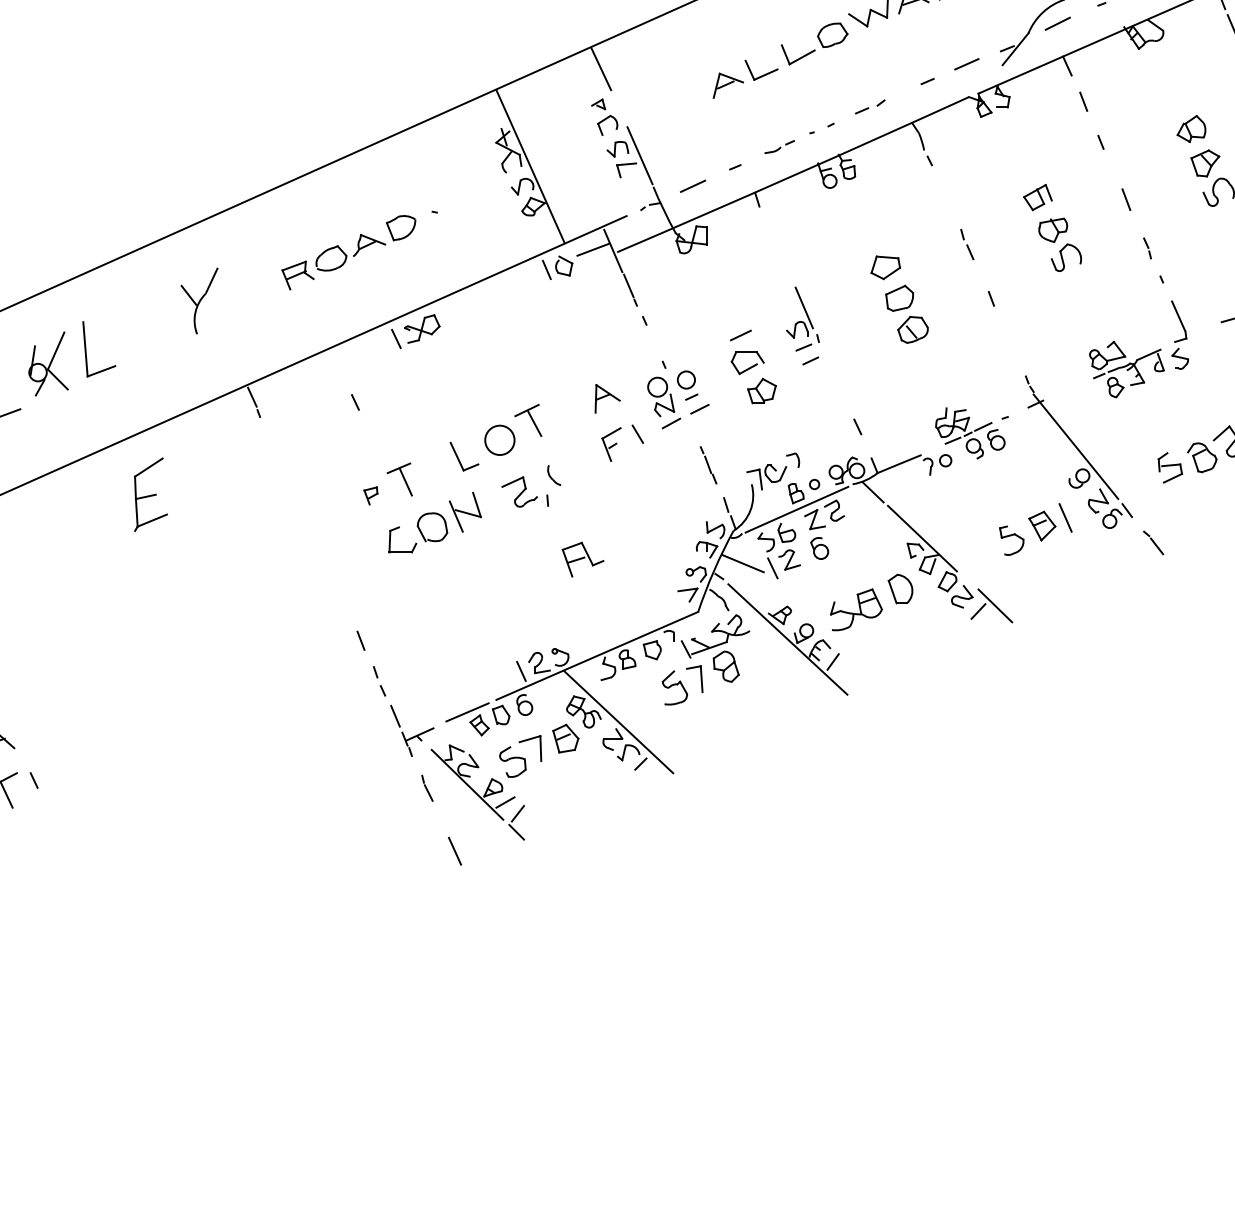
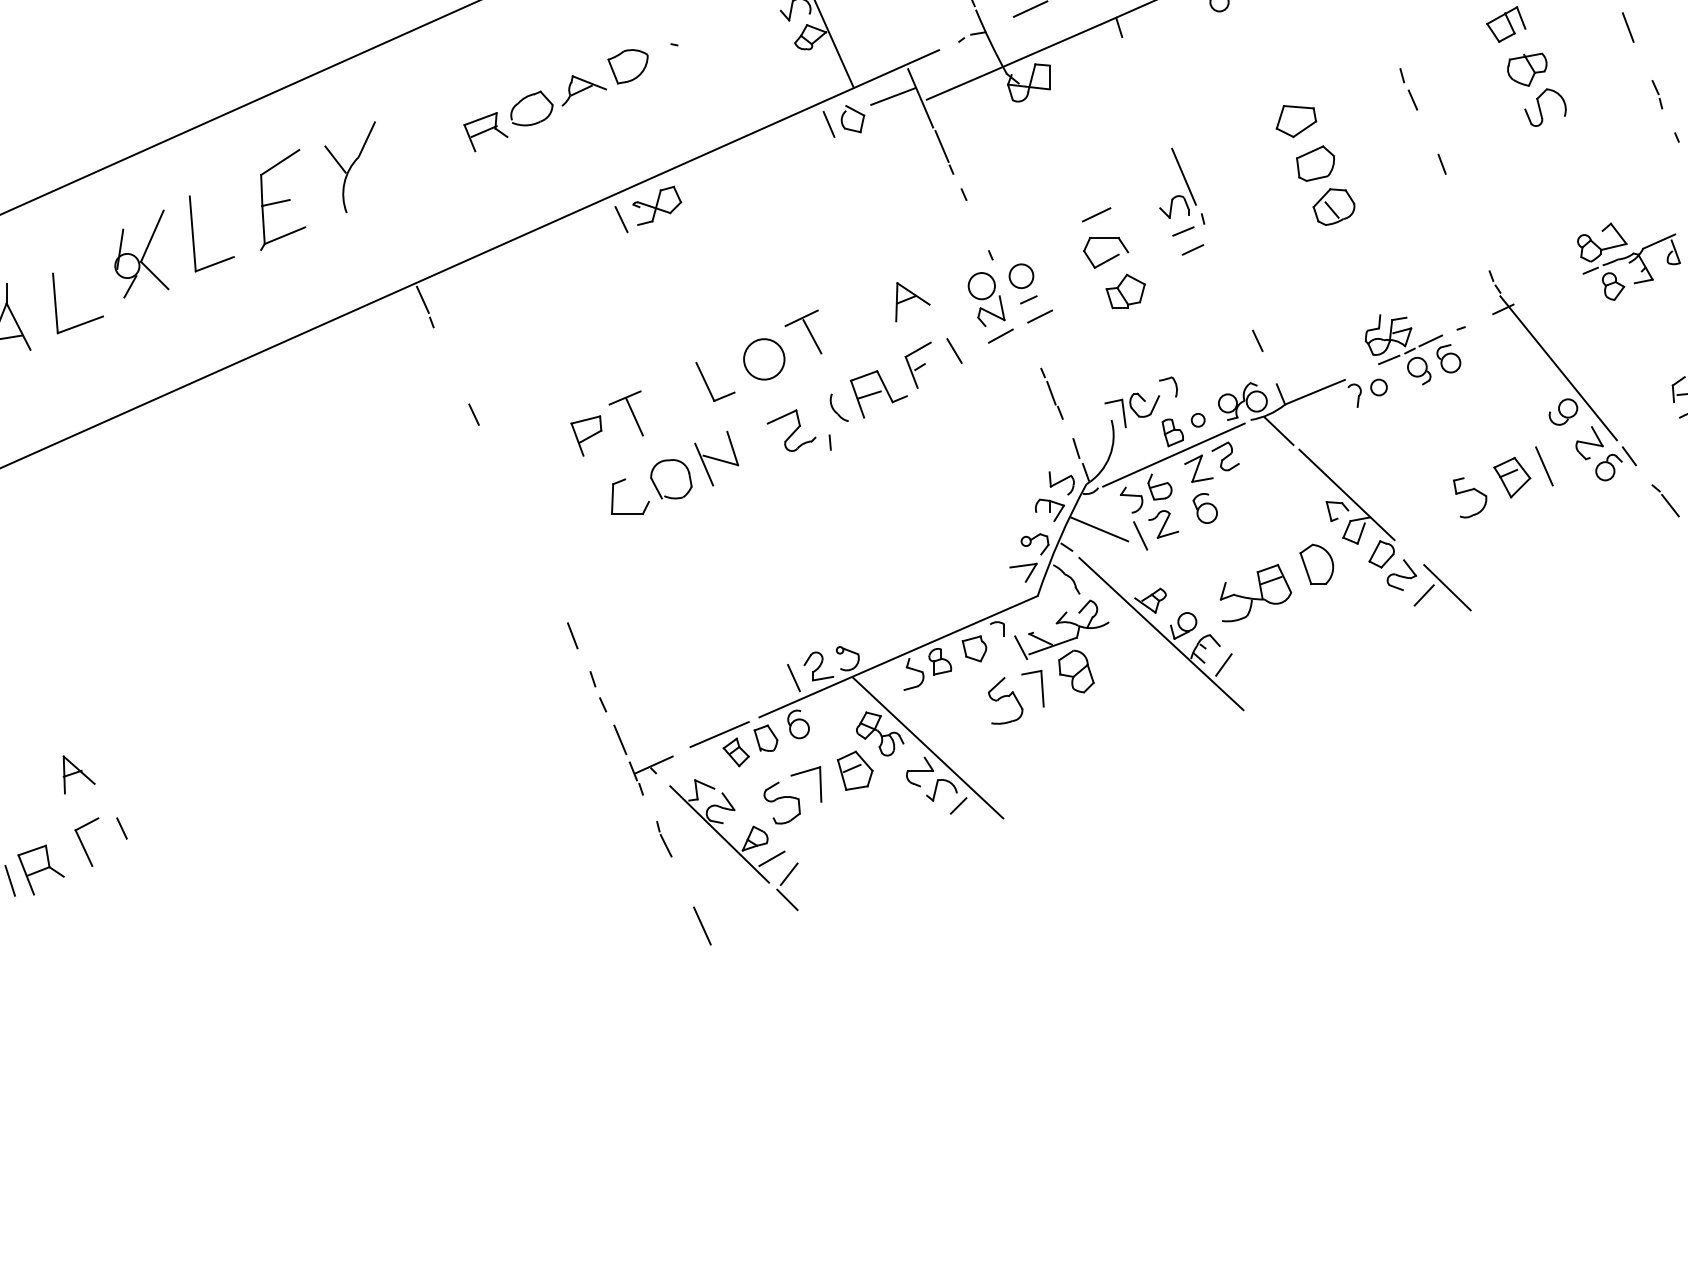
line: (355, 402) -> (474, 414), moved
part: (150, 494) -> (282, 199), moved
part: (370, 495) -> (585, 435), size x1.67
part: (582, 559) -> (878, 394), moved

